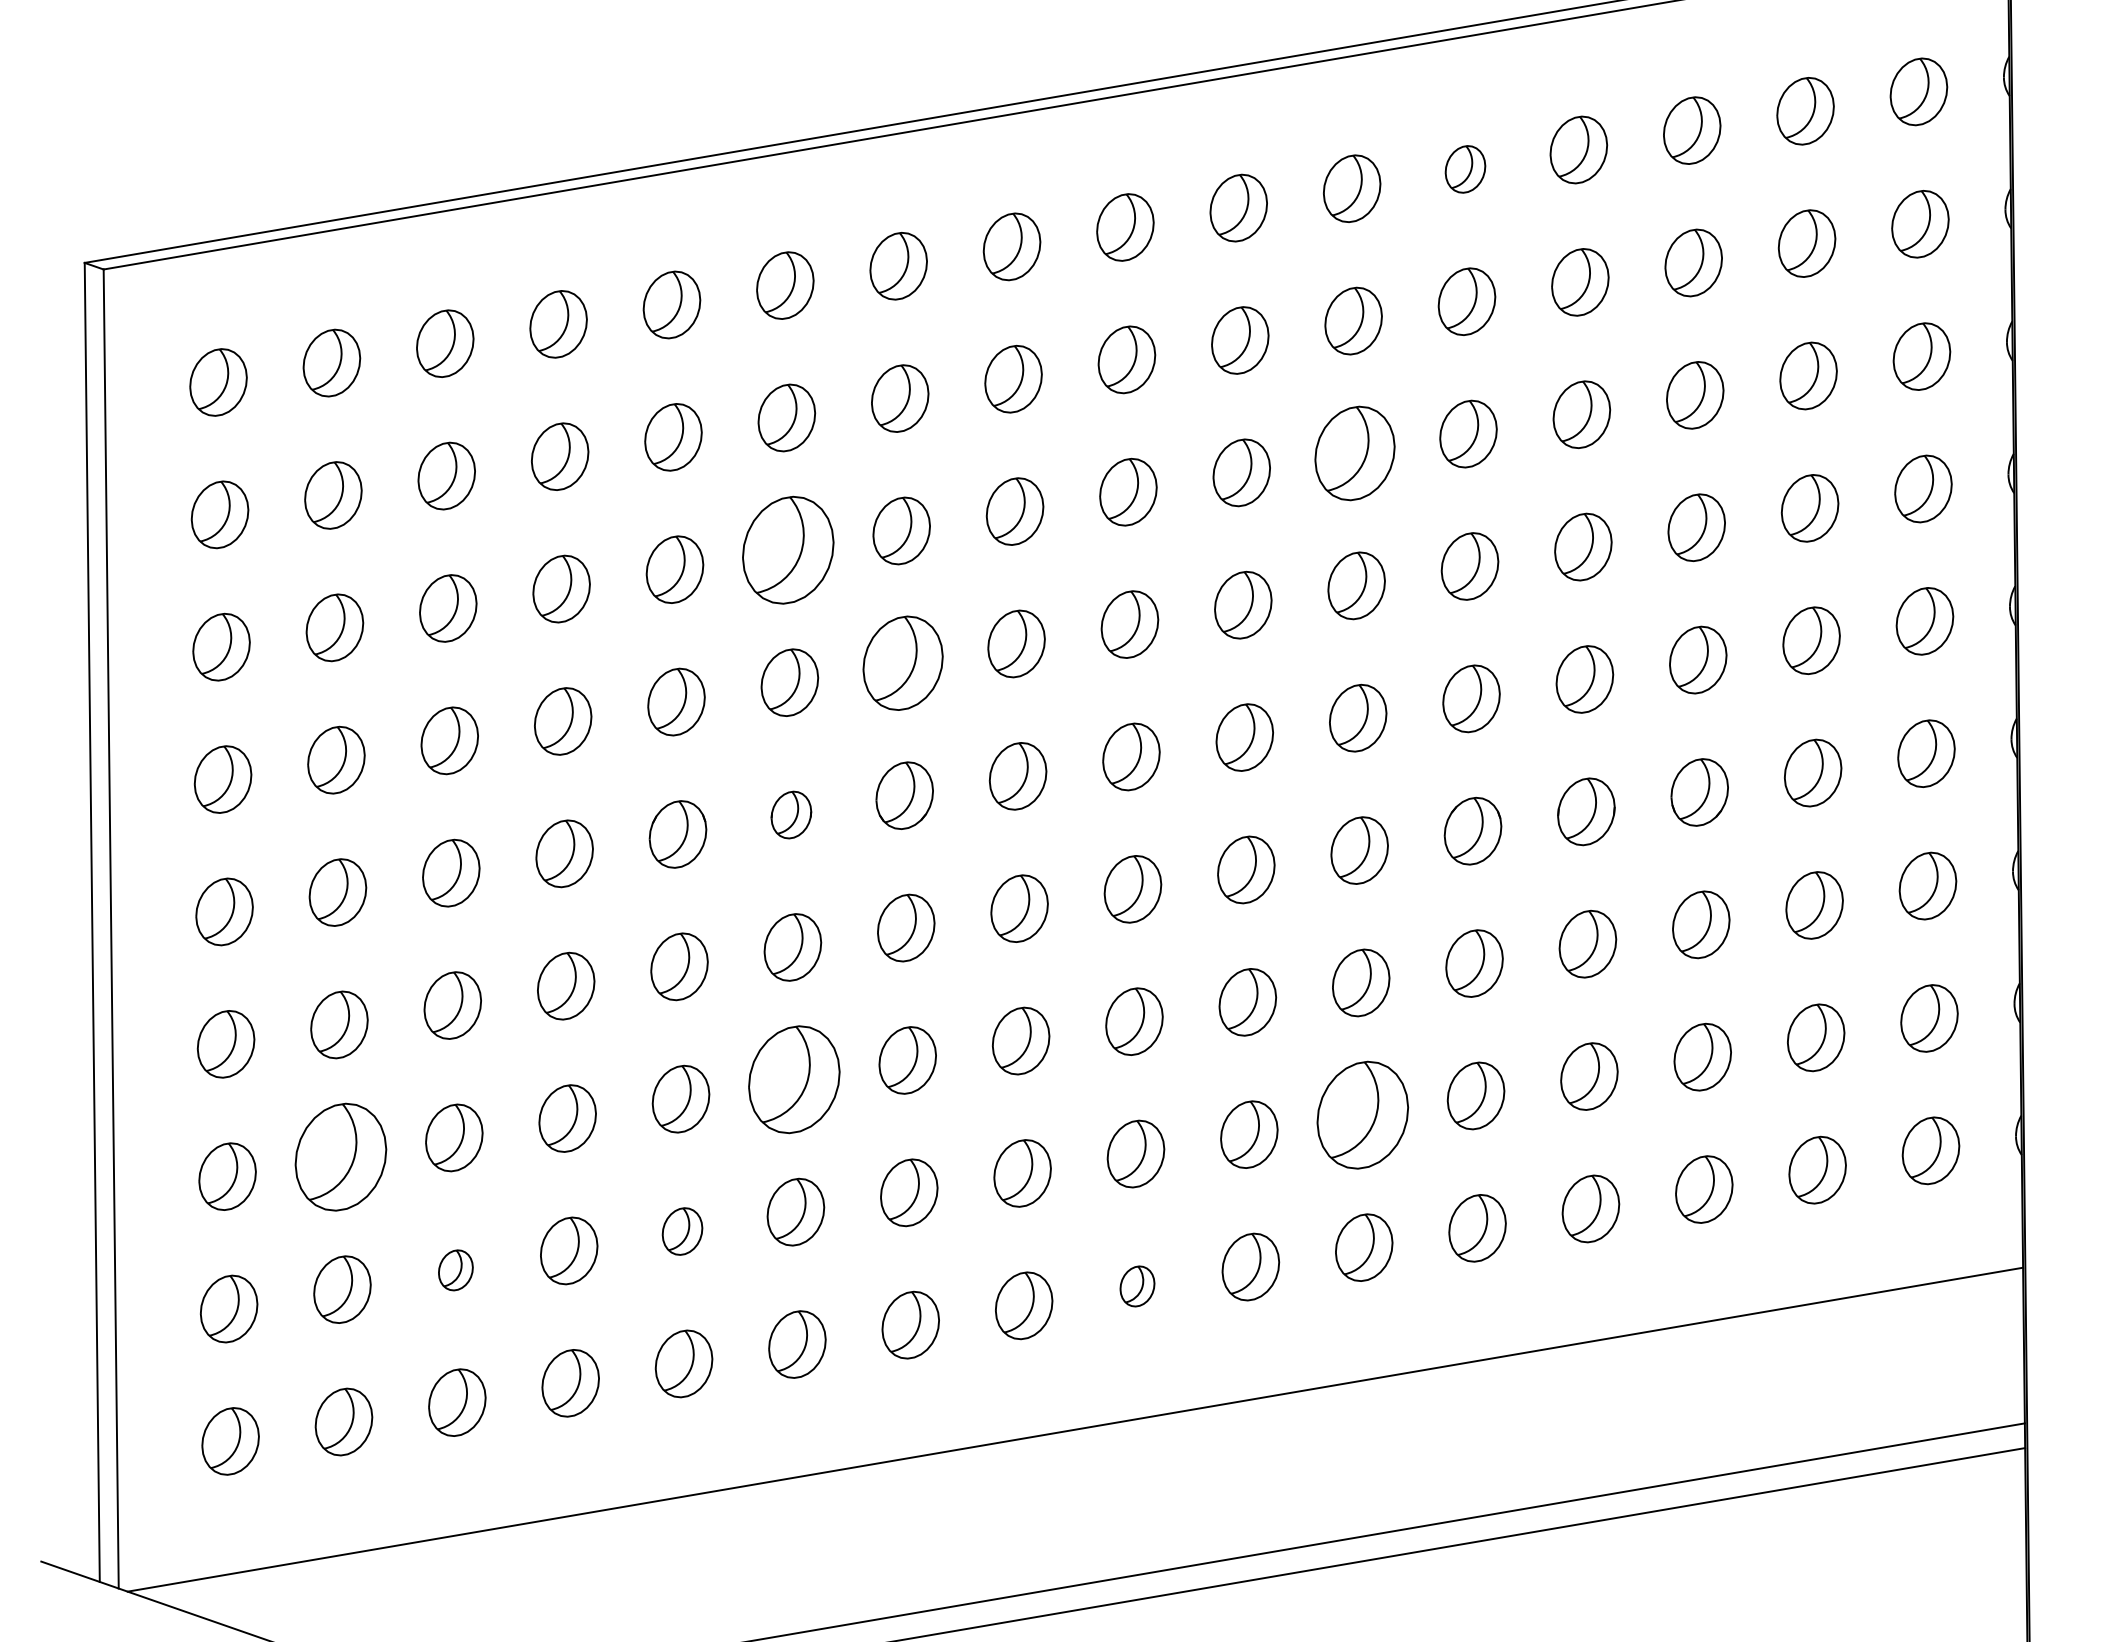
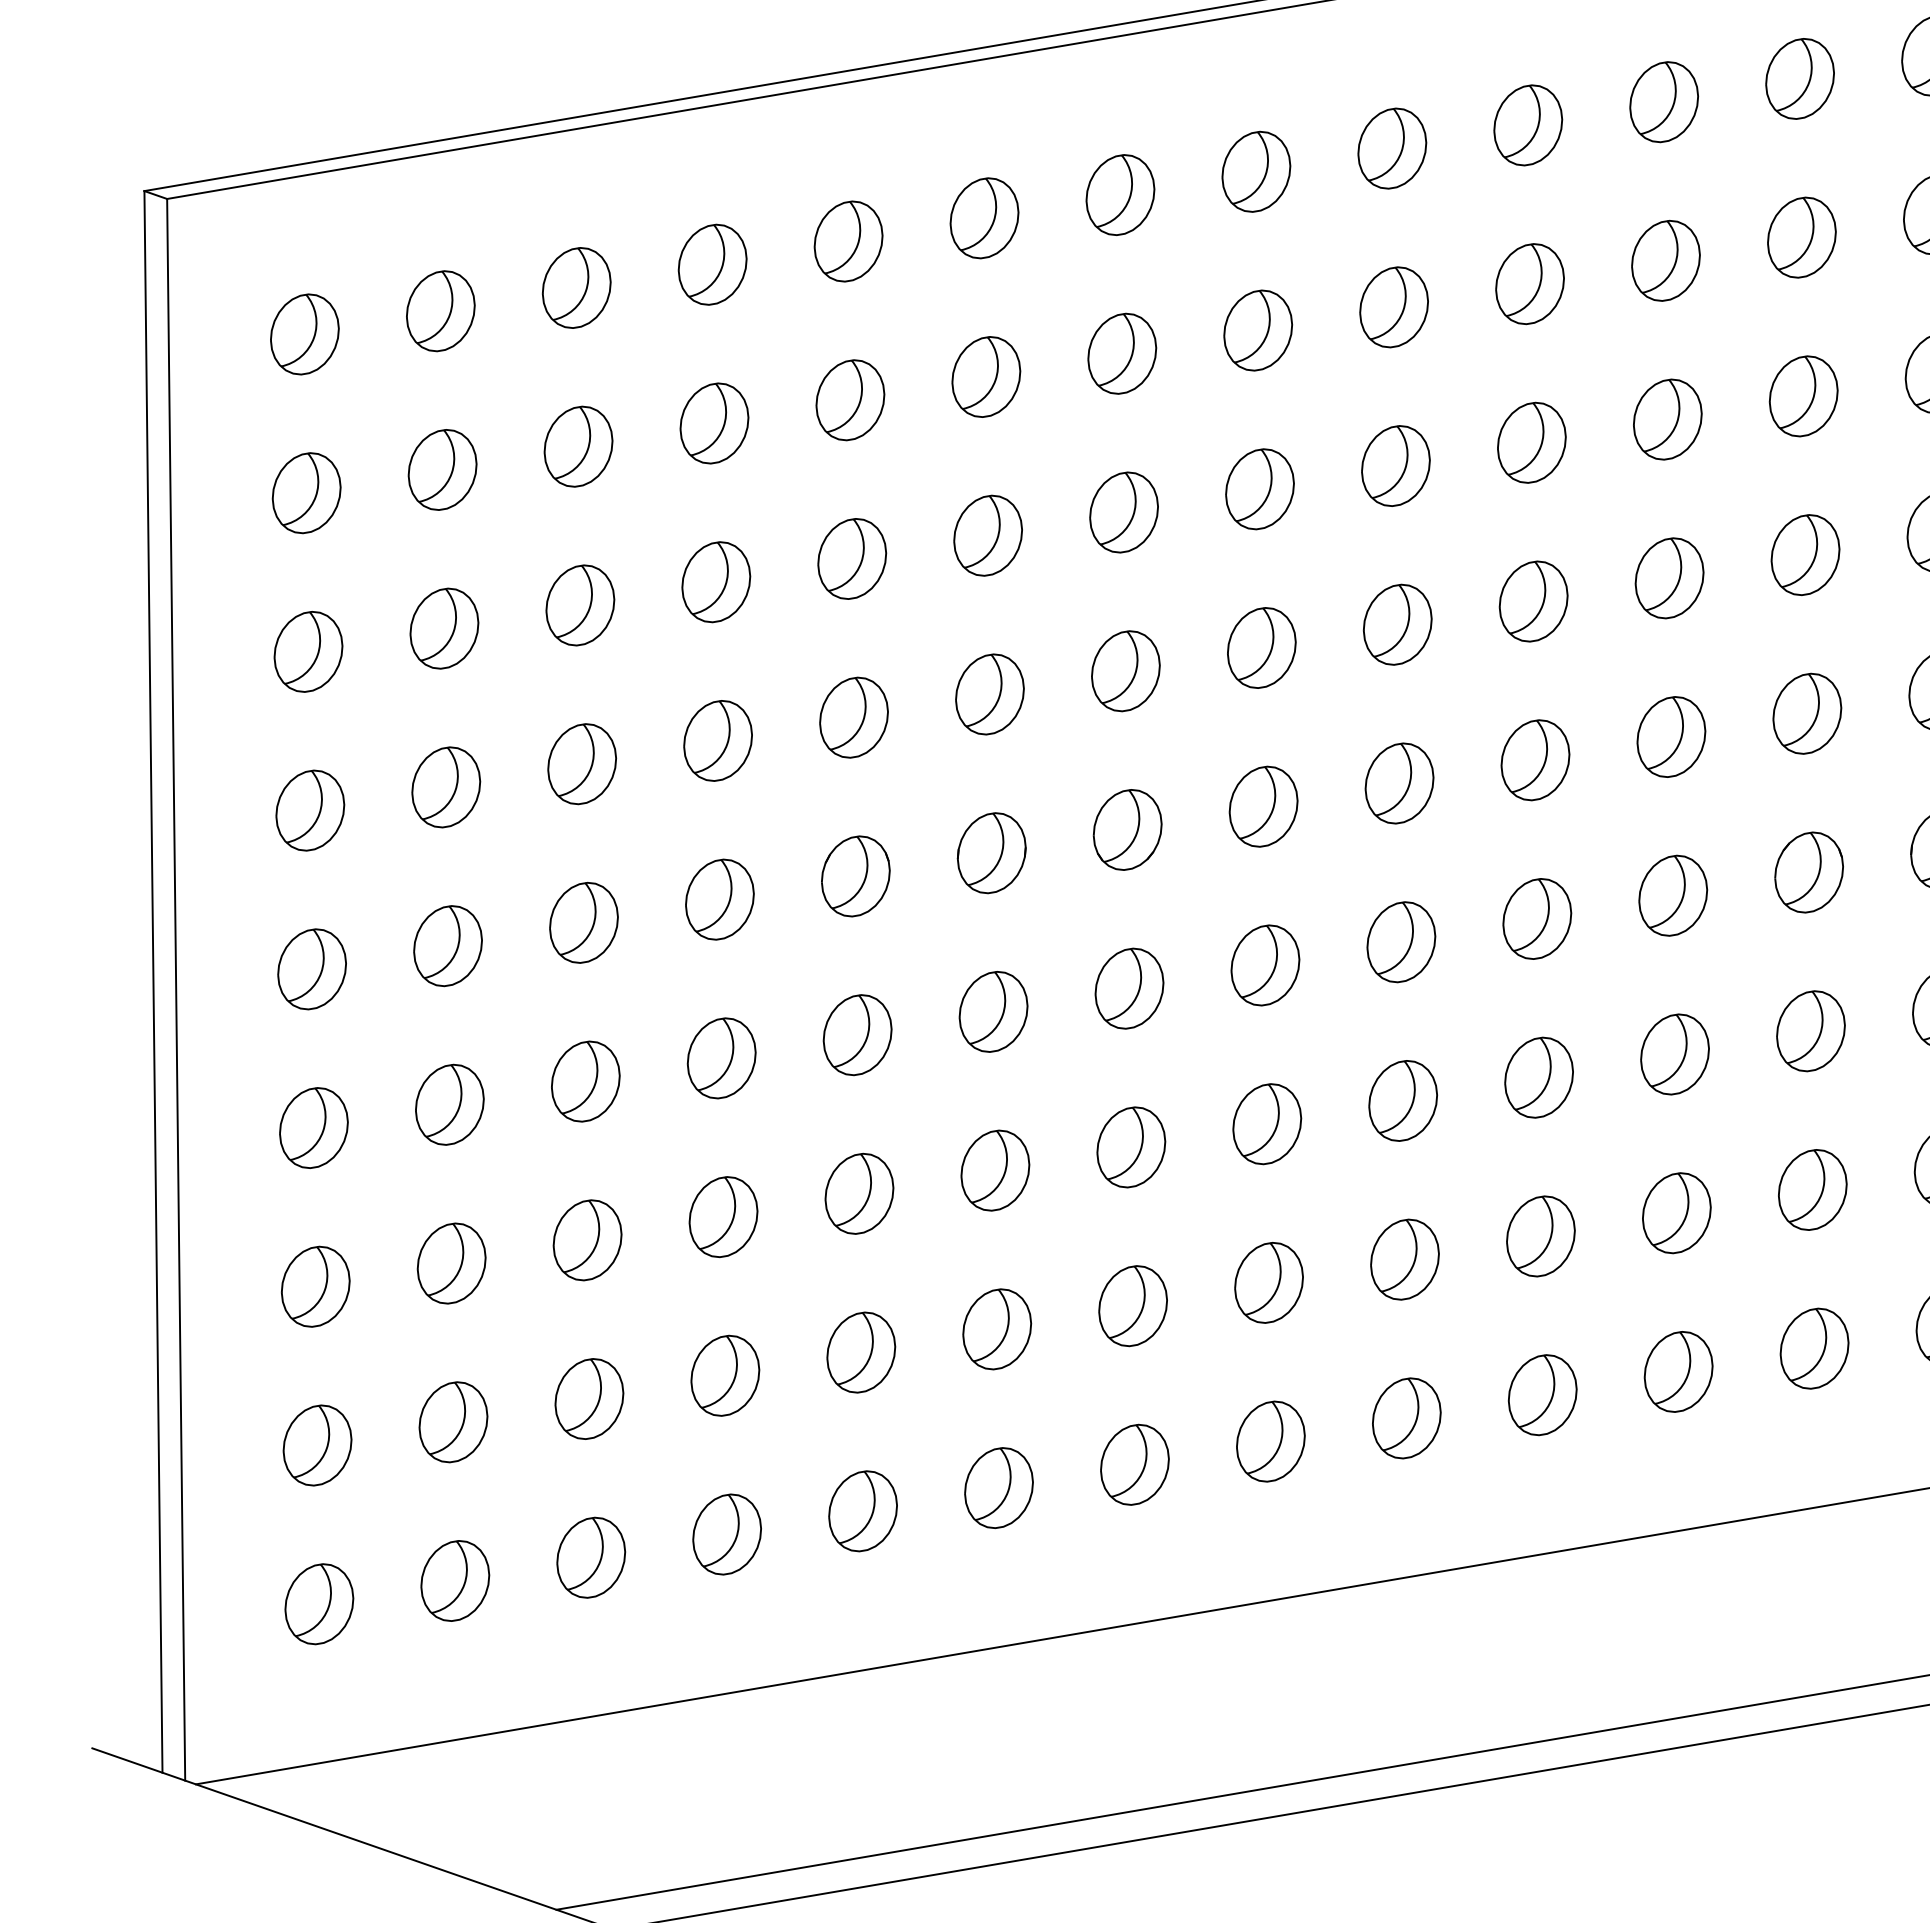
part: (1465, 169) -> (1800, 79), size x1.43
part: (1355, 453) -> (1668, 419), size x0.71
part: (788, 550) -> (988, 535), size x0.62
part: (903, 663) -> (1126, 671), size x0.71
part: (791, 814) -> (991, 852), size x1.43
part: (794, 1079) -> (995, 1170), size x0.62
part: (1362, 1115) -> (1676, 1213), size x0.62
part: (340, 1157) -> (451, 1263), size x0.62
part: (682, 1231) -> (861, 1352), size x1.43
part: (455, 1270) -> (589, 1399), size x1.67
part: (1137, 1286) -> (1406, 1418), size x1.67

